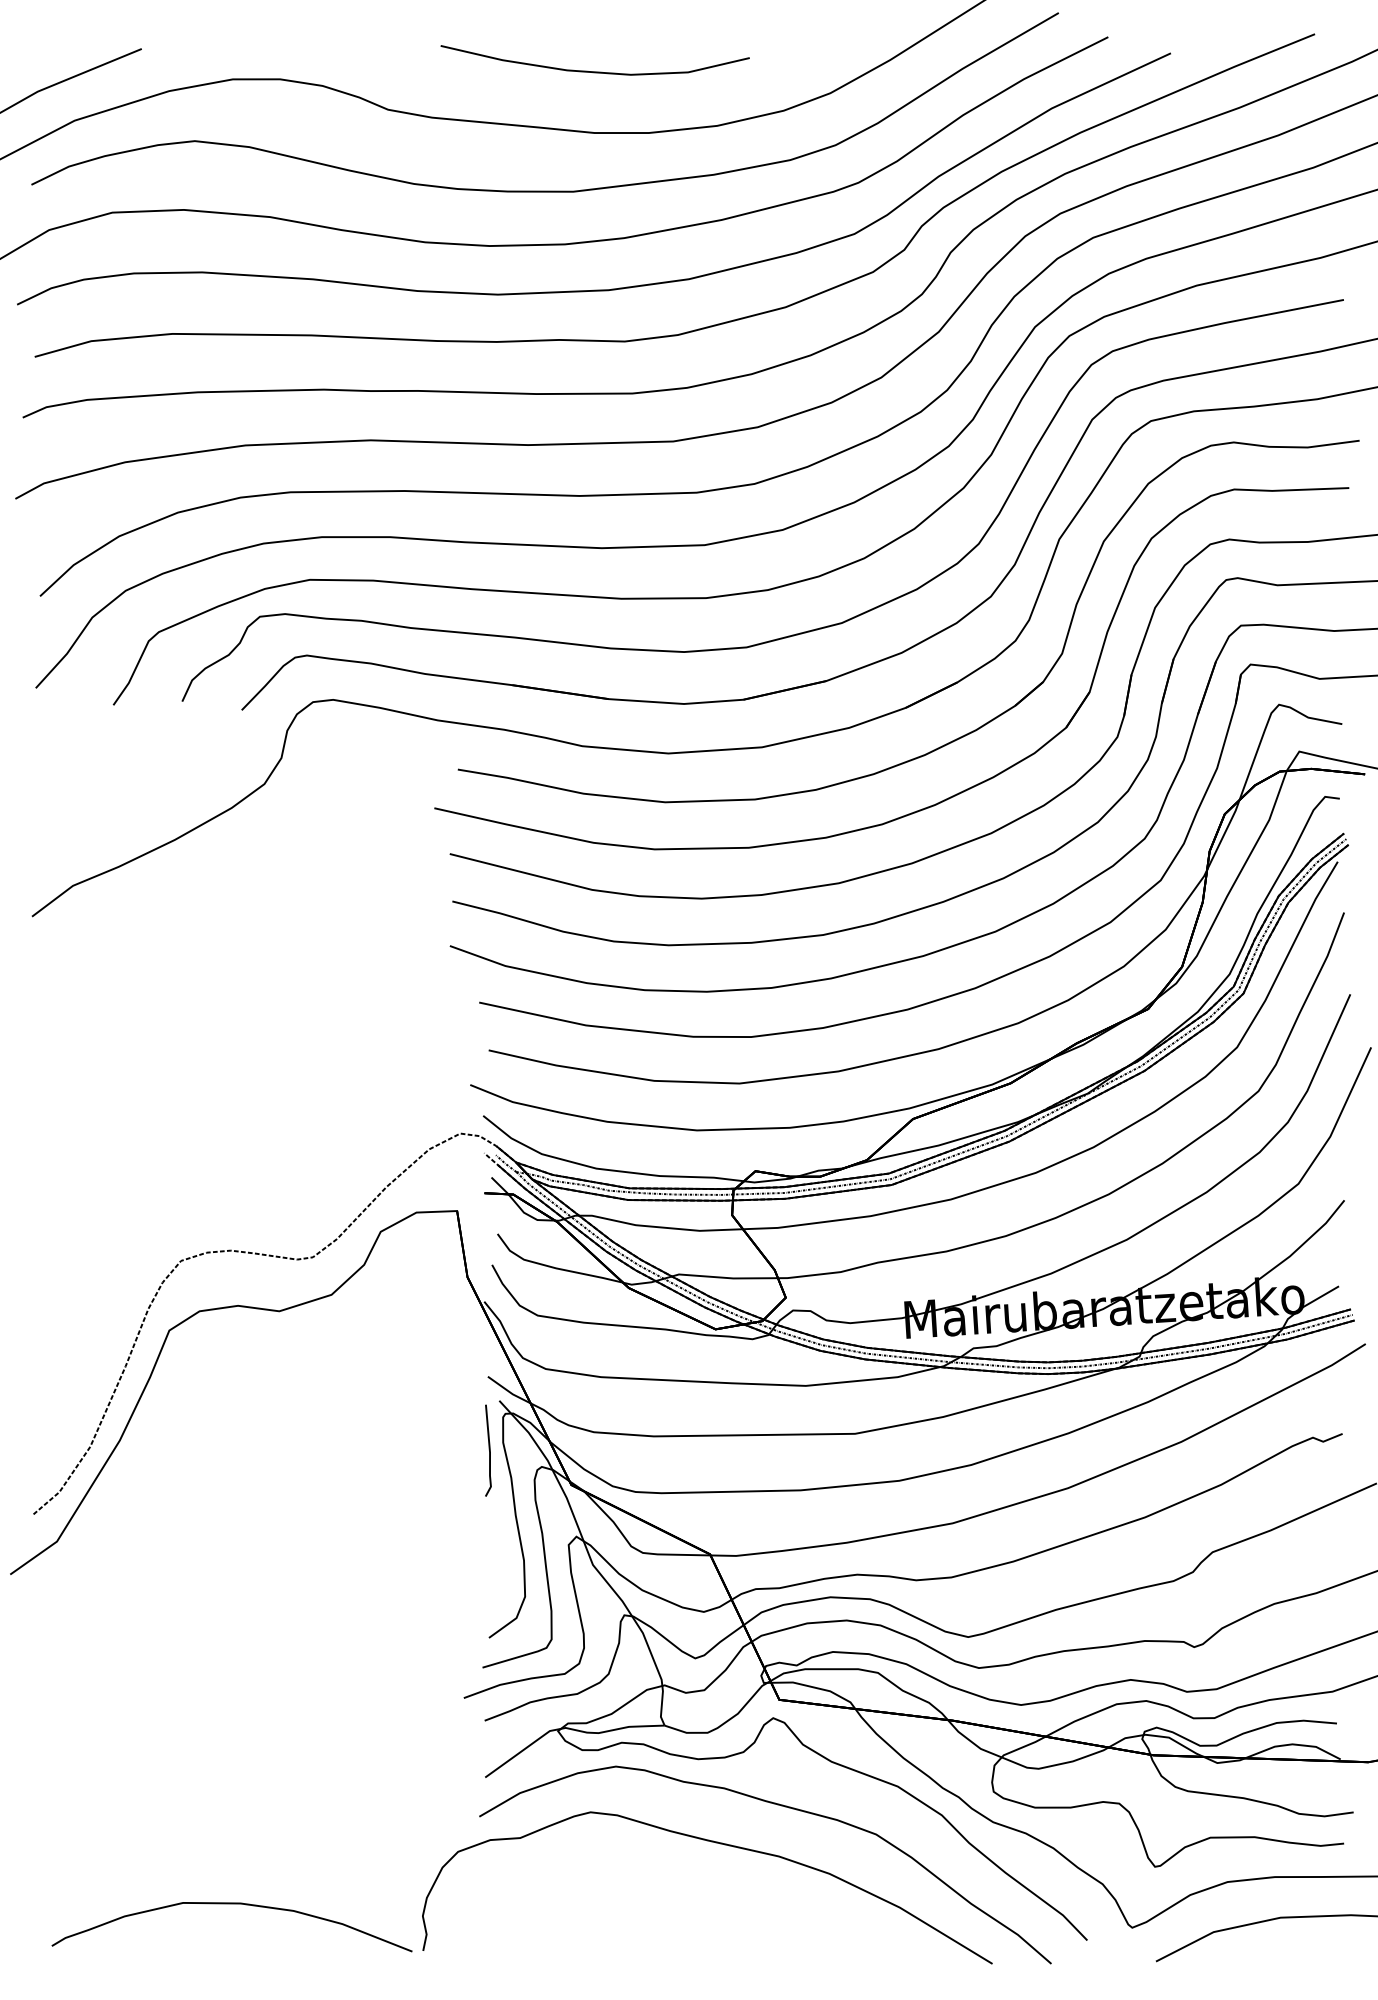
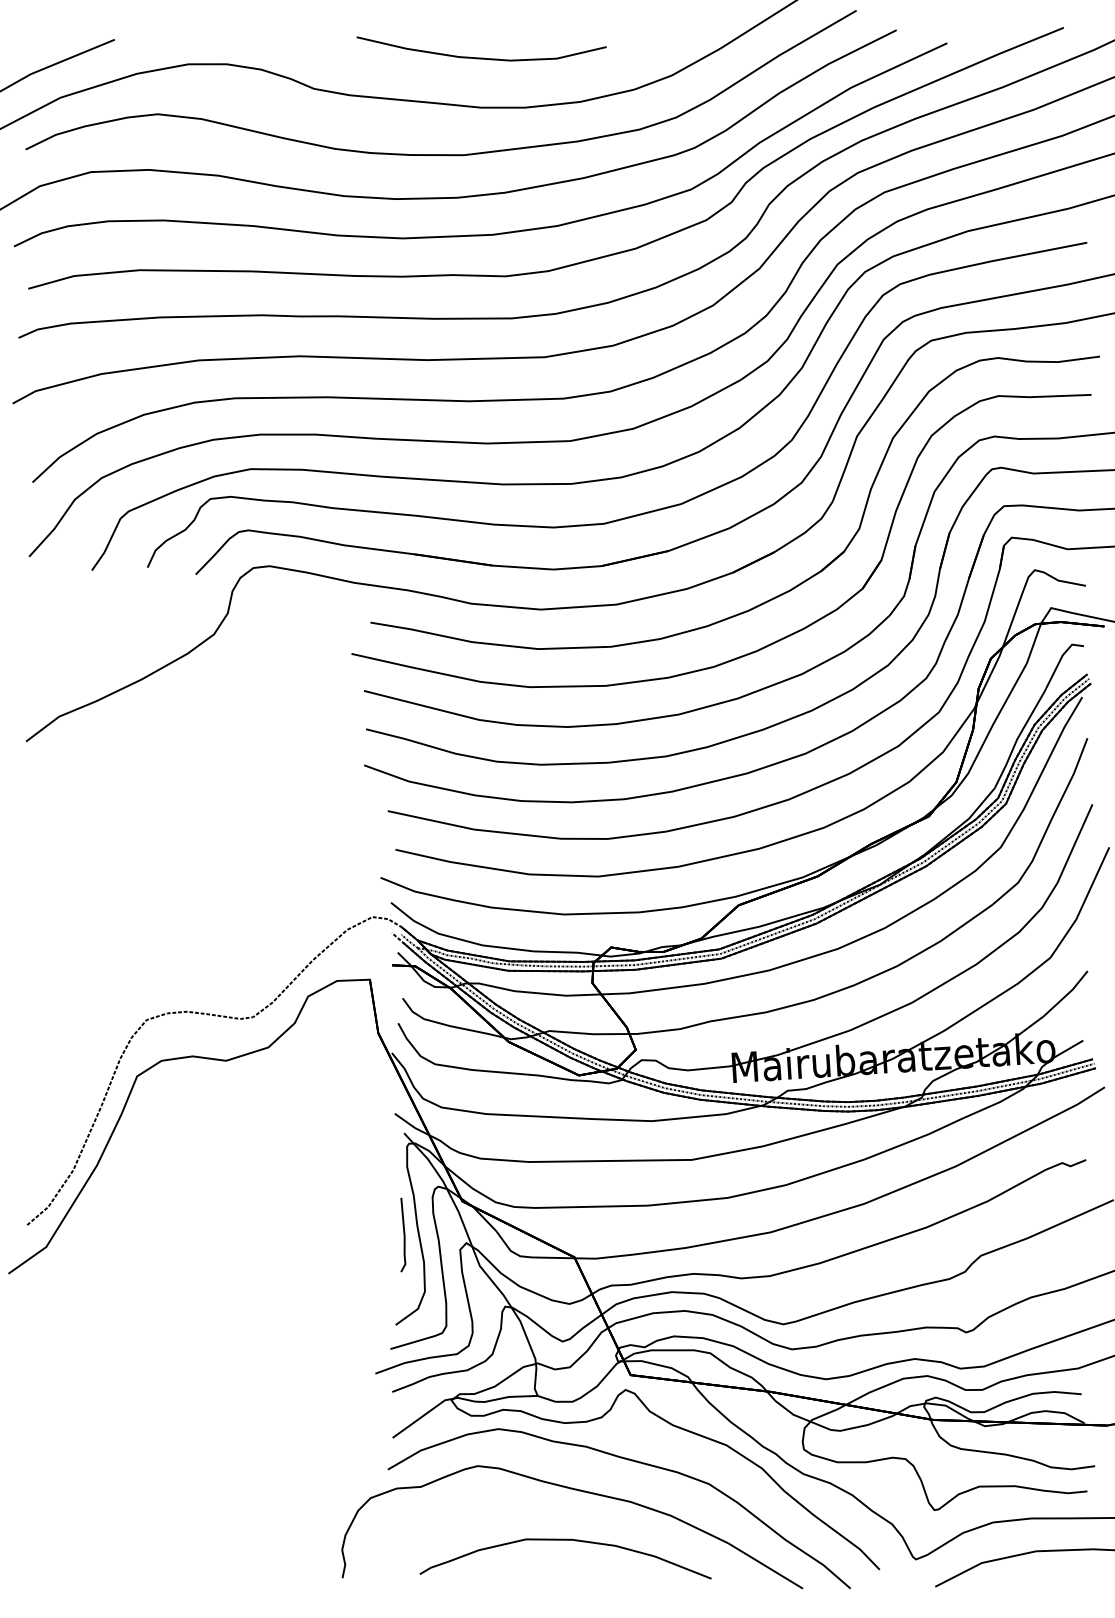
line: (488, 1449) -> (403, 1234), moved
curve: (231, 1904) -> (565, 1540), moved

